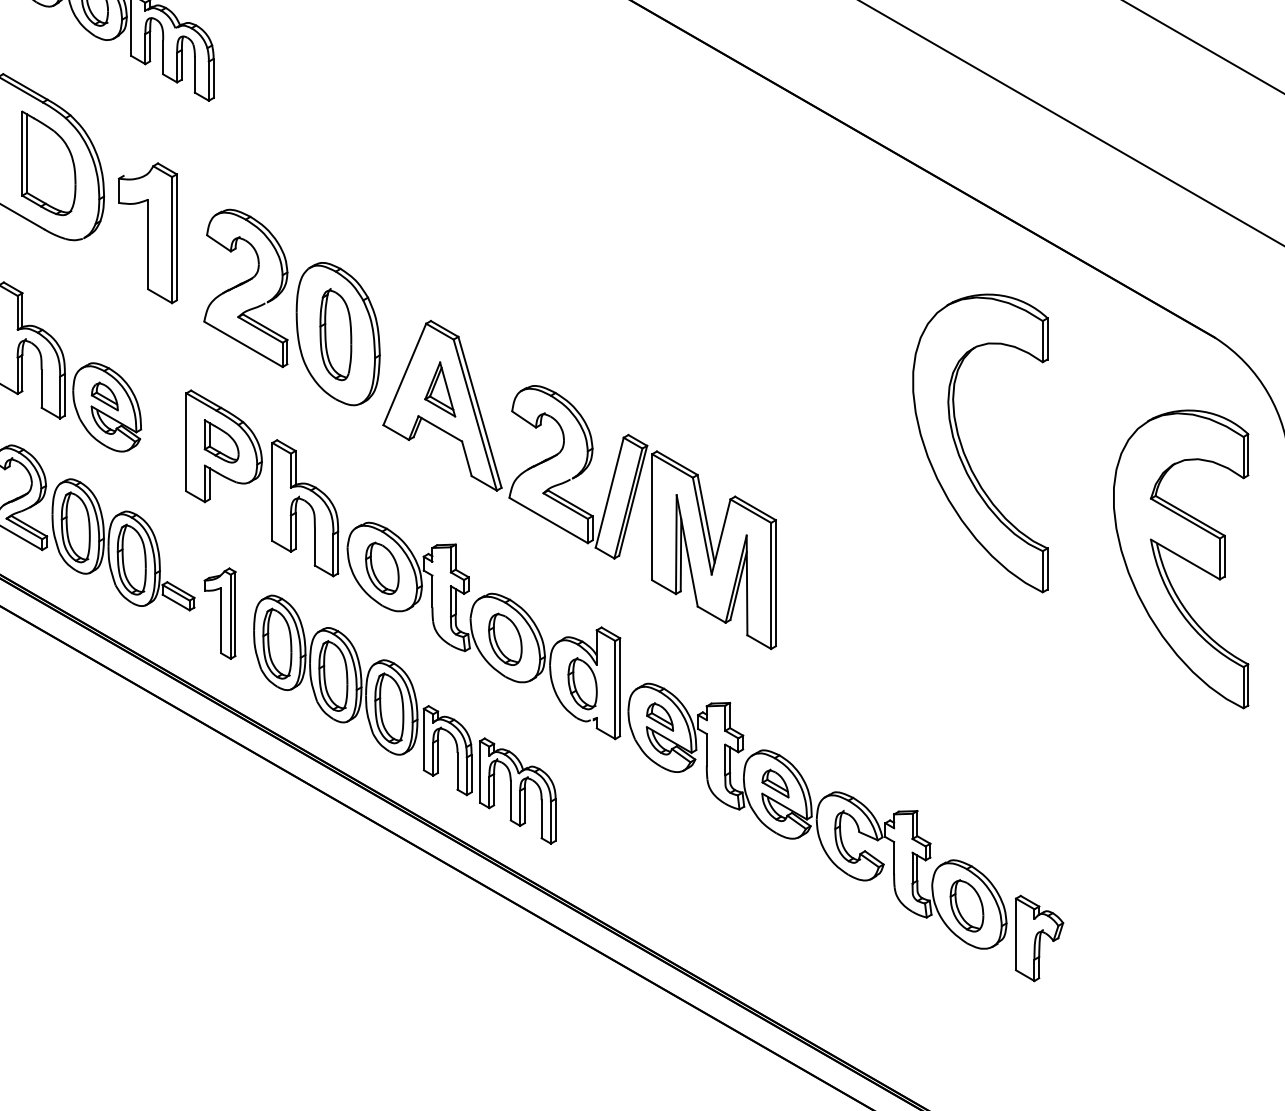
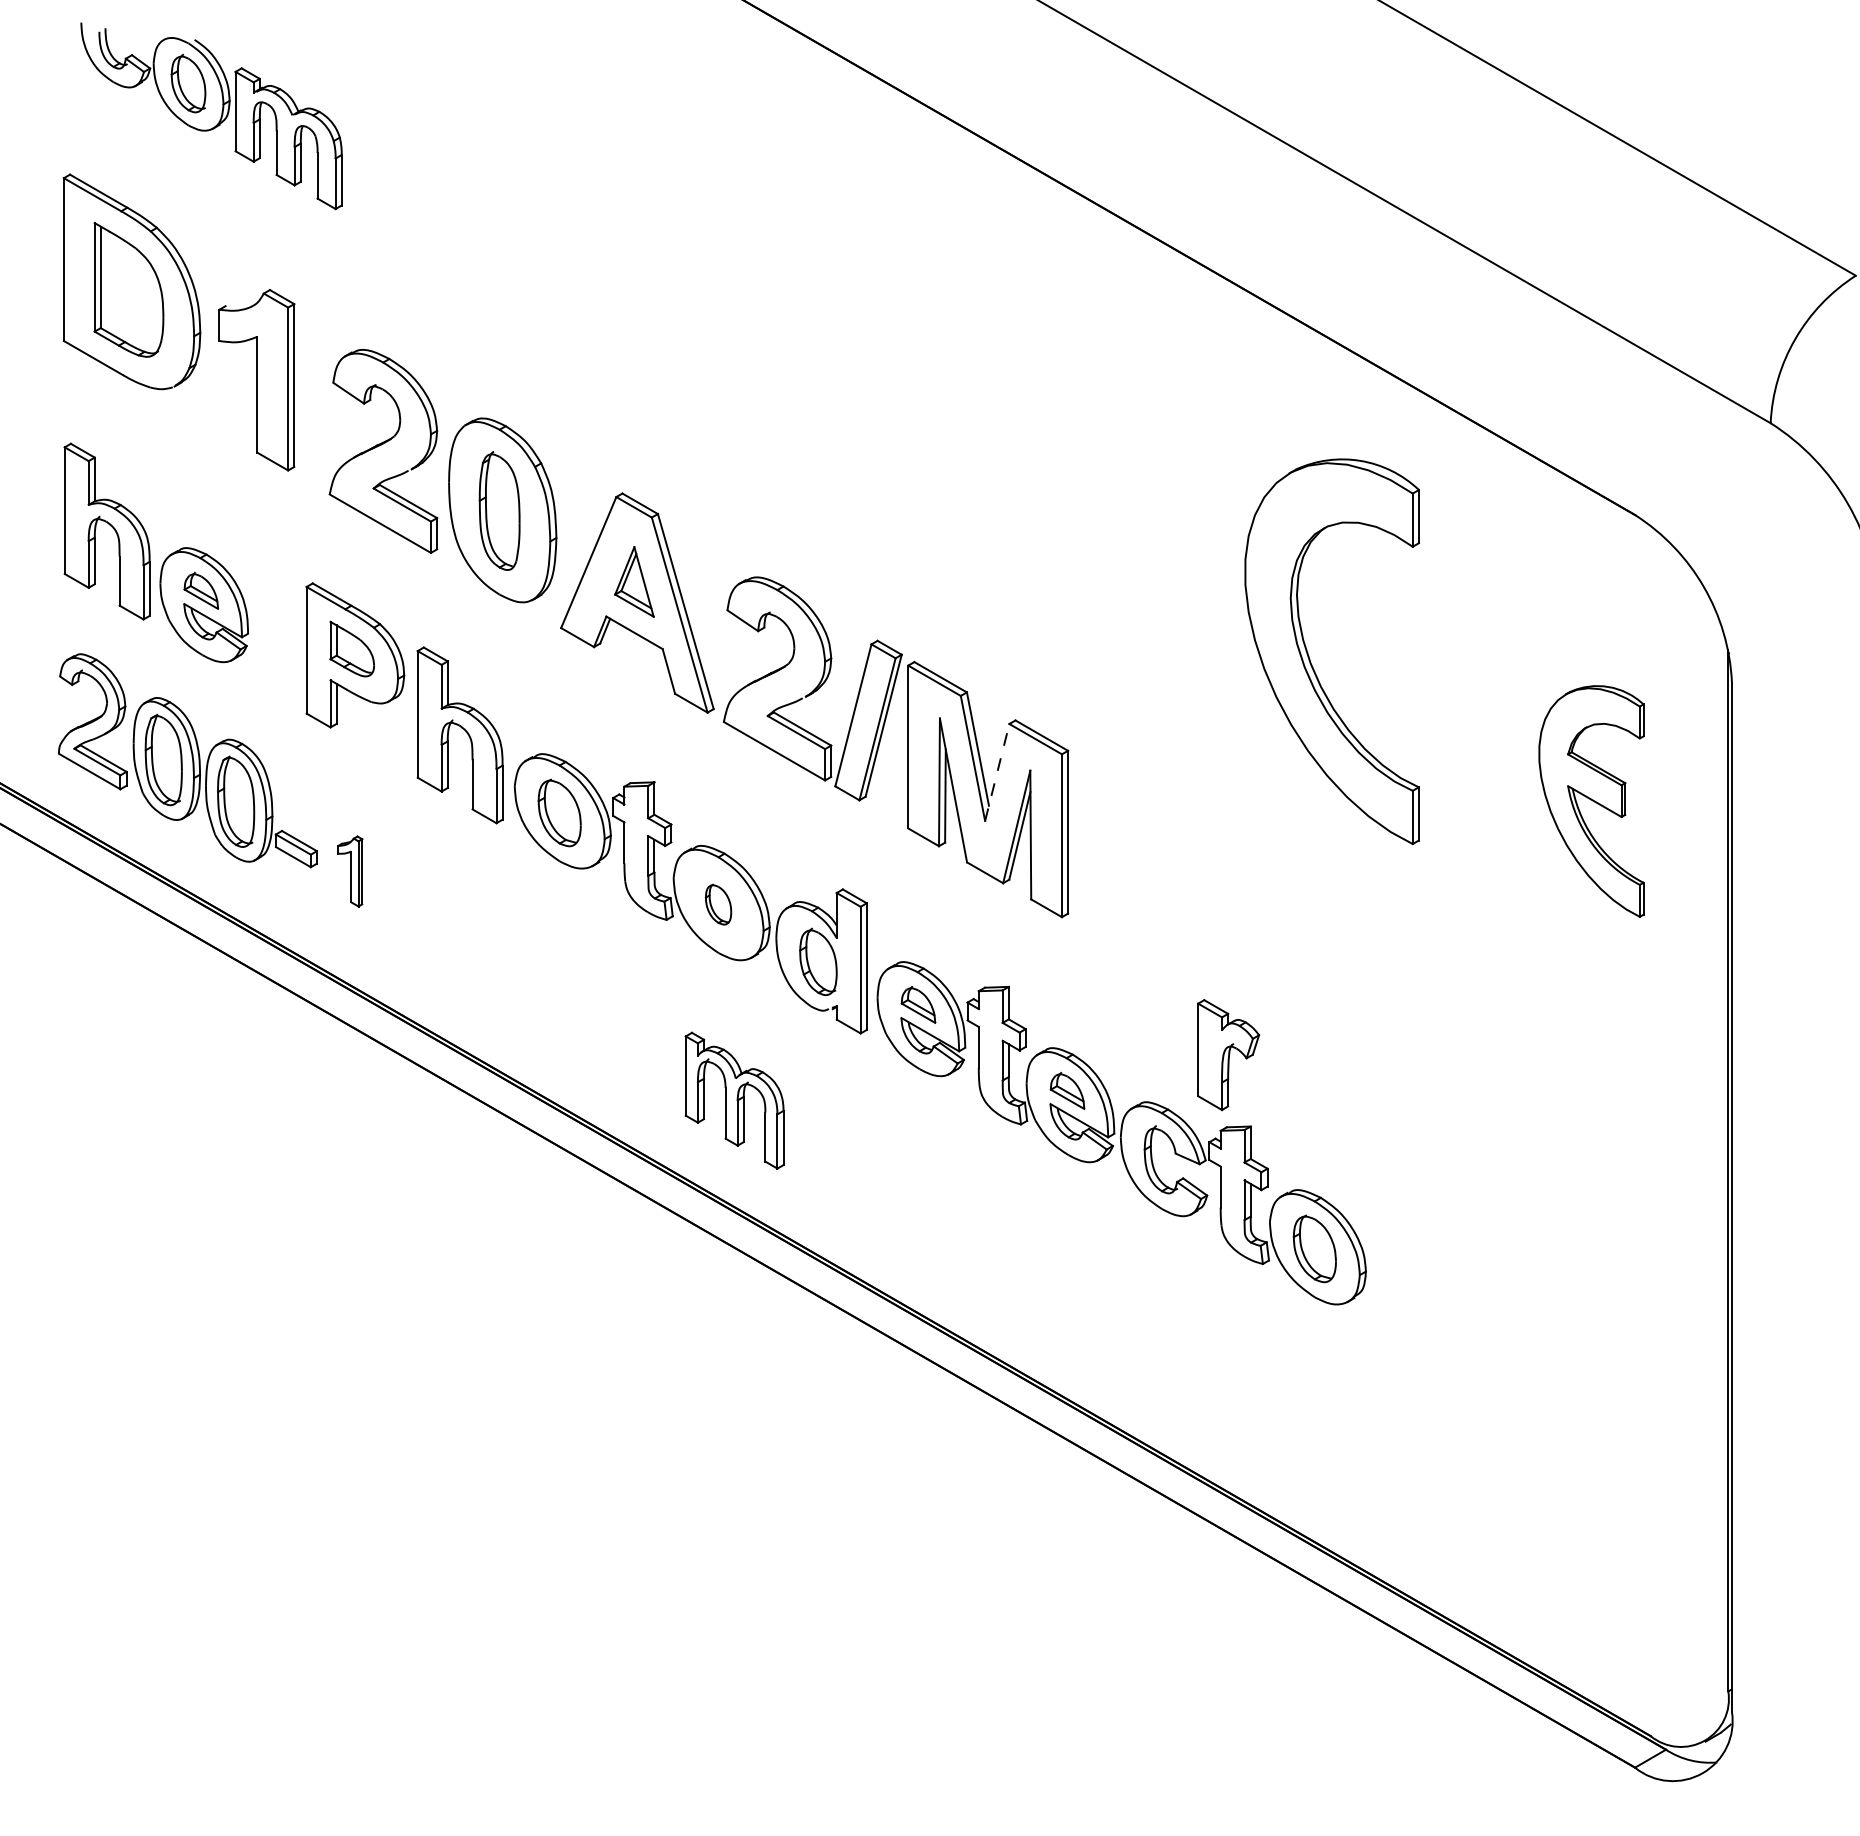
line: (721, 536) -> (997, 772), solid -> dashed
part: (1181, 559) -> (1591, 801), size x0.6
part: (220, 613) -> (350, 871), size x0.6
part: (505, 639) -> (718, 904), size x0.6
part: (362, 694) -> (534, 976), removed
part: (1039, 938) -> (1228, 1055), moved

